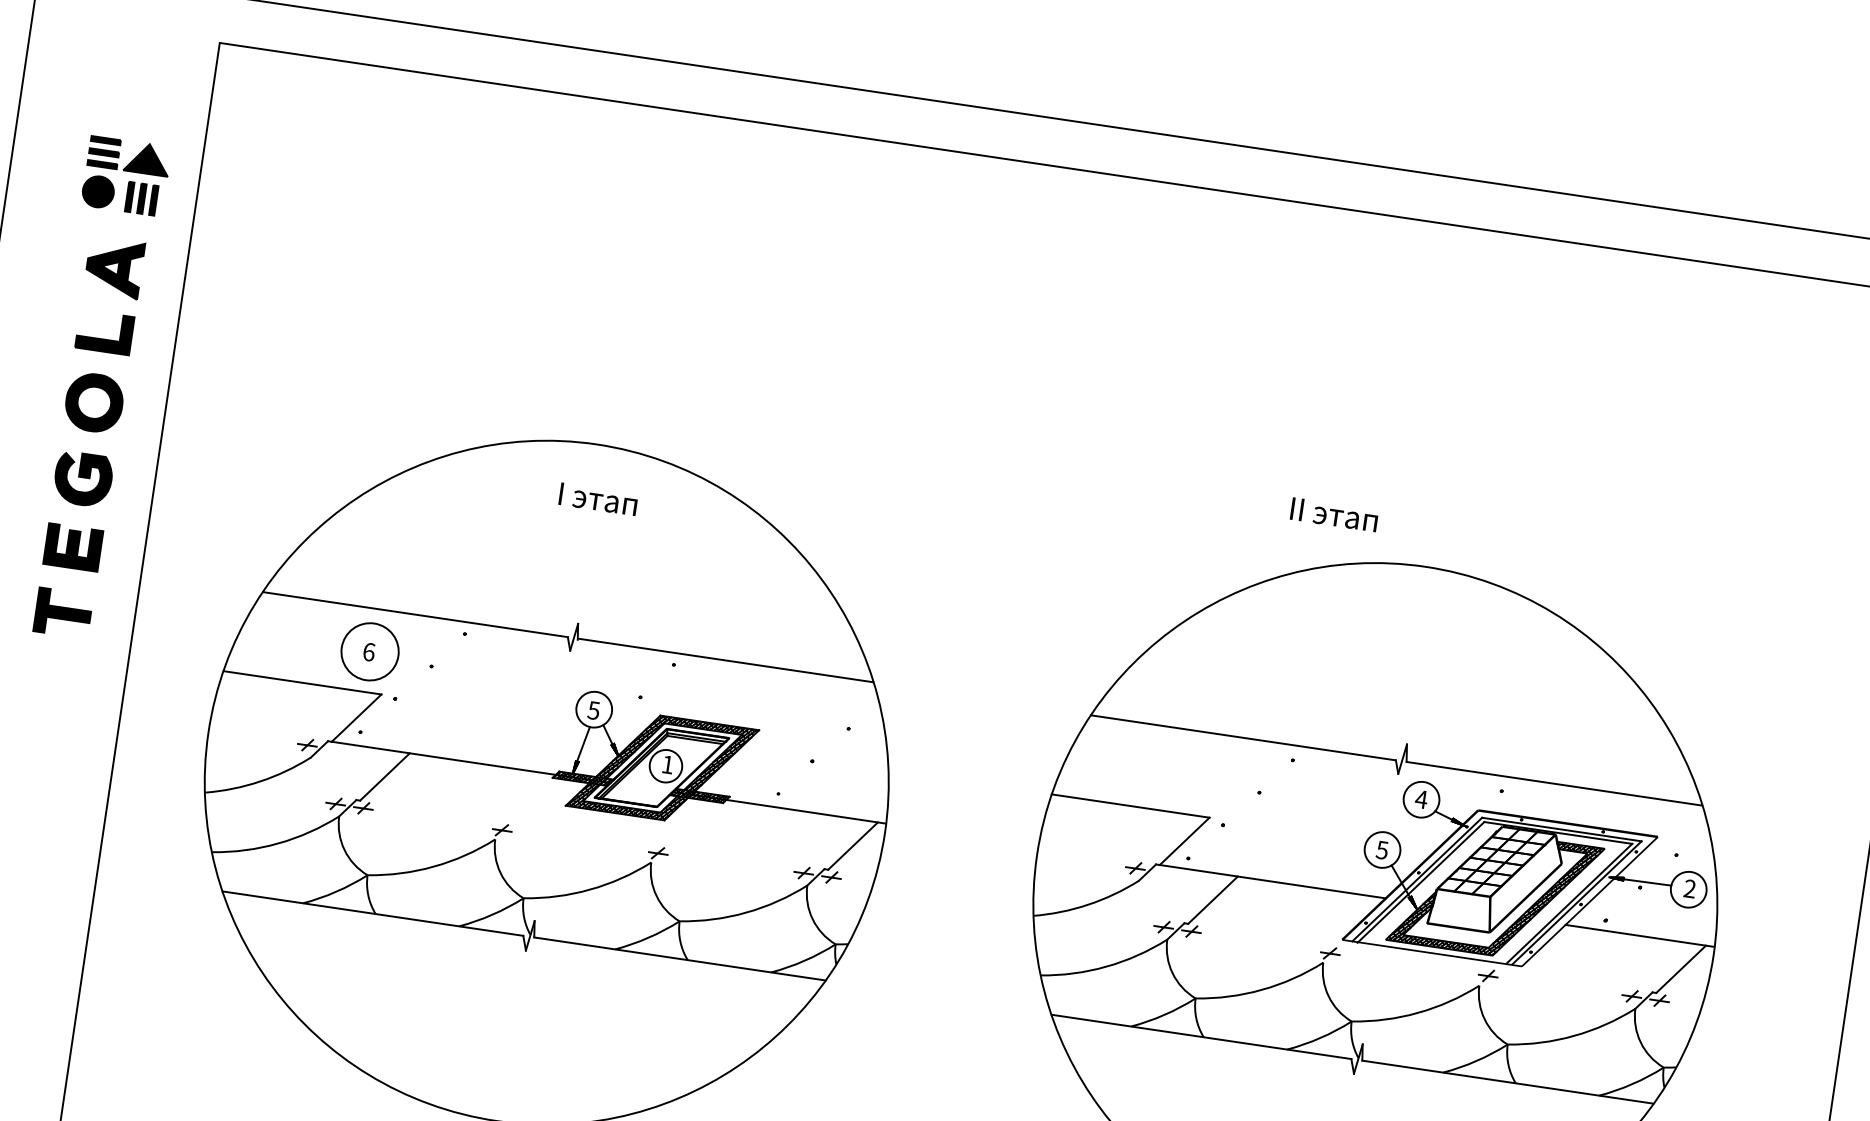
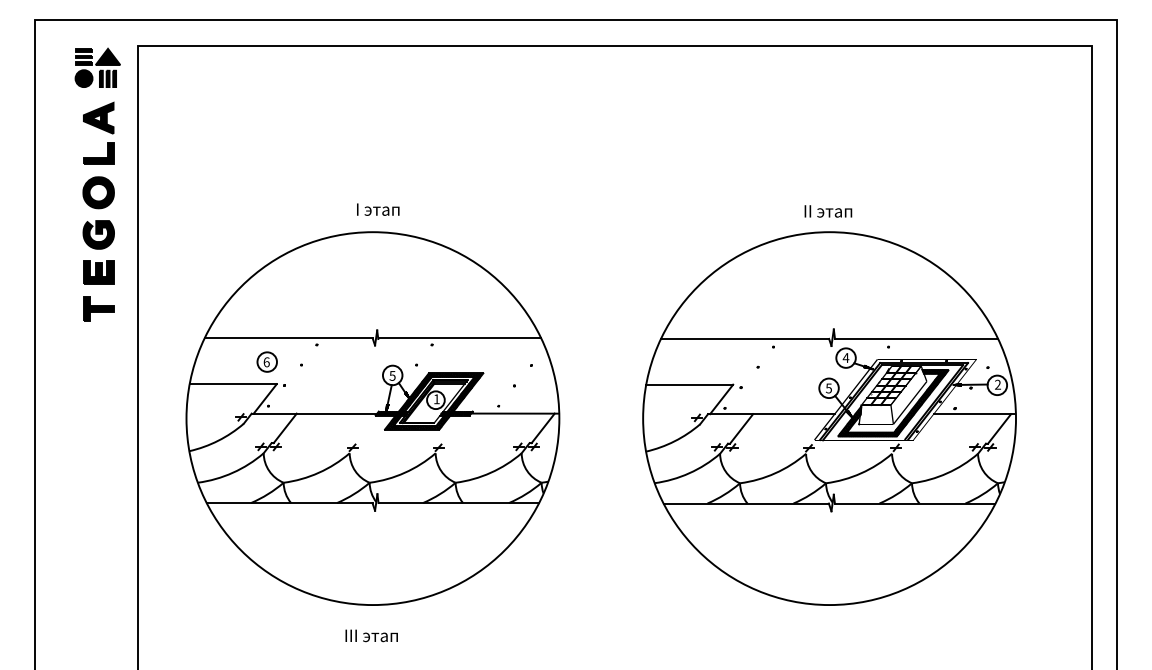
part: (94, 387) -> (97, 184), moved
text: (598, 499) -> (378, 209), moved
text: (1334, 515) -> (828, 211), moved
circle: (370, 650) -> (267, 361), size x0.62

